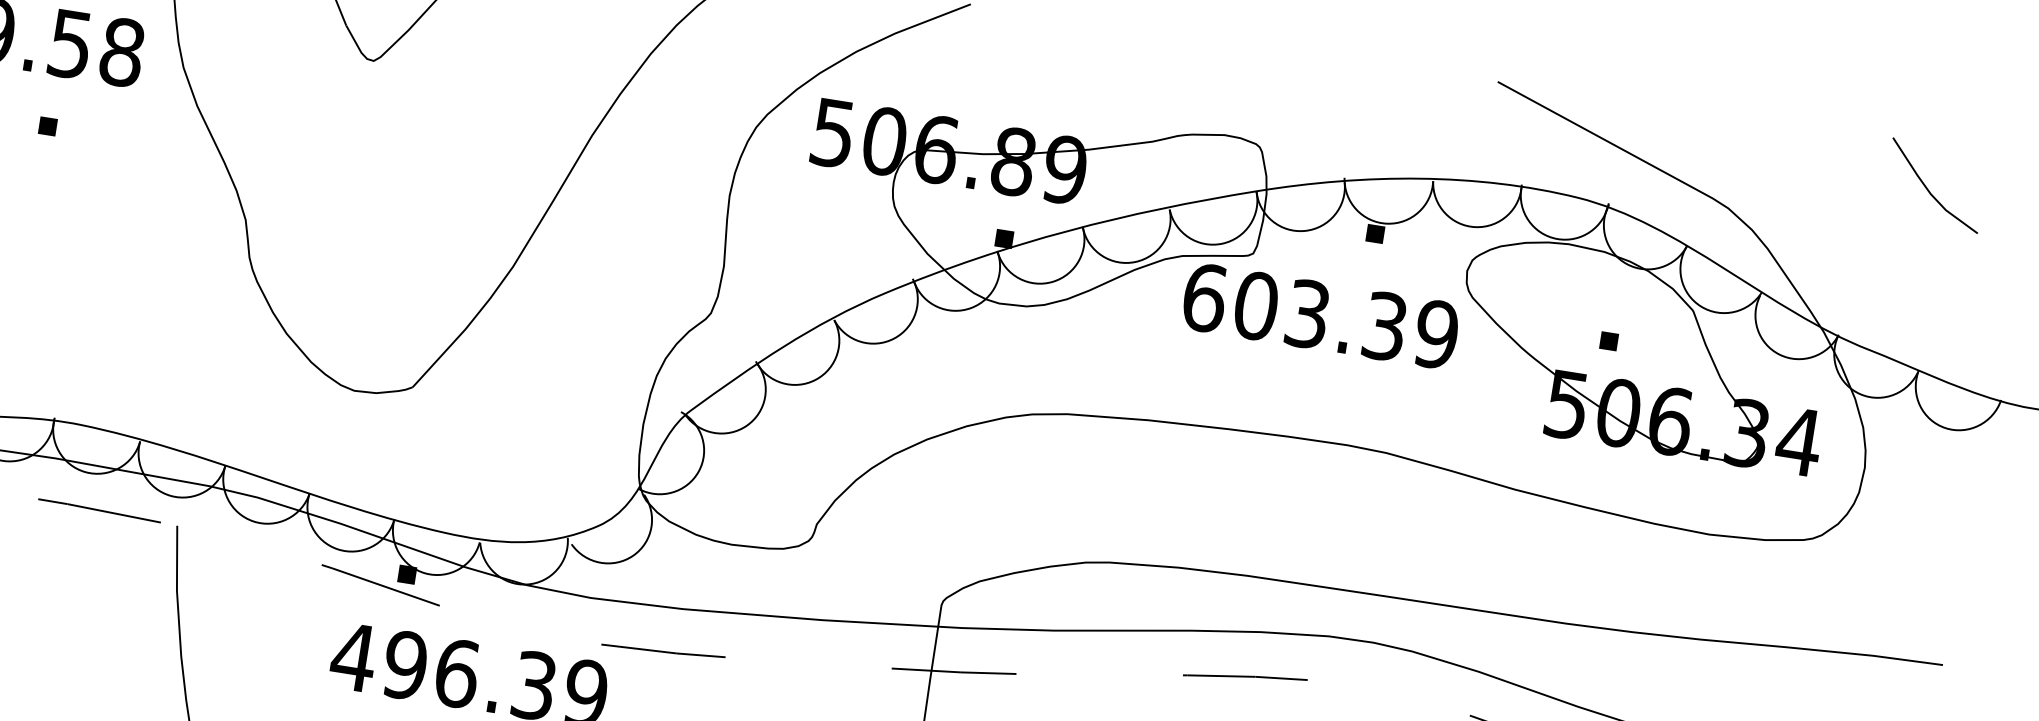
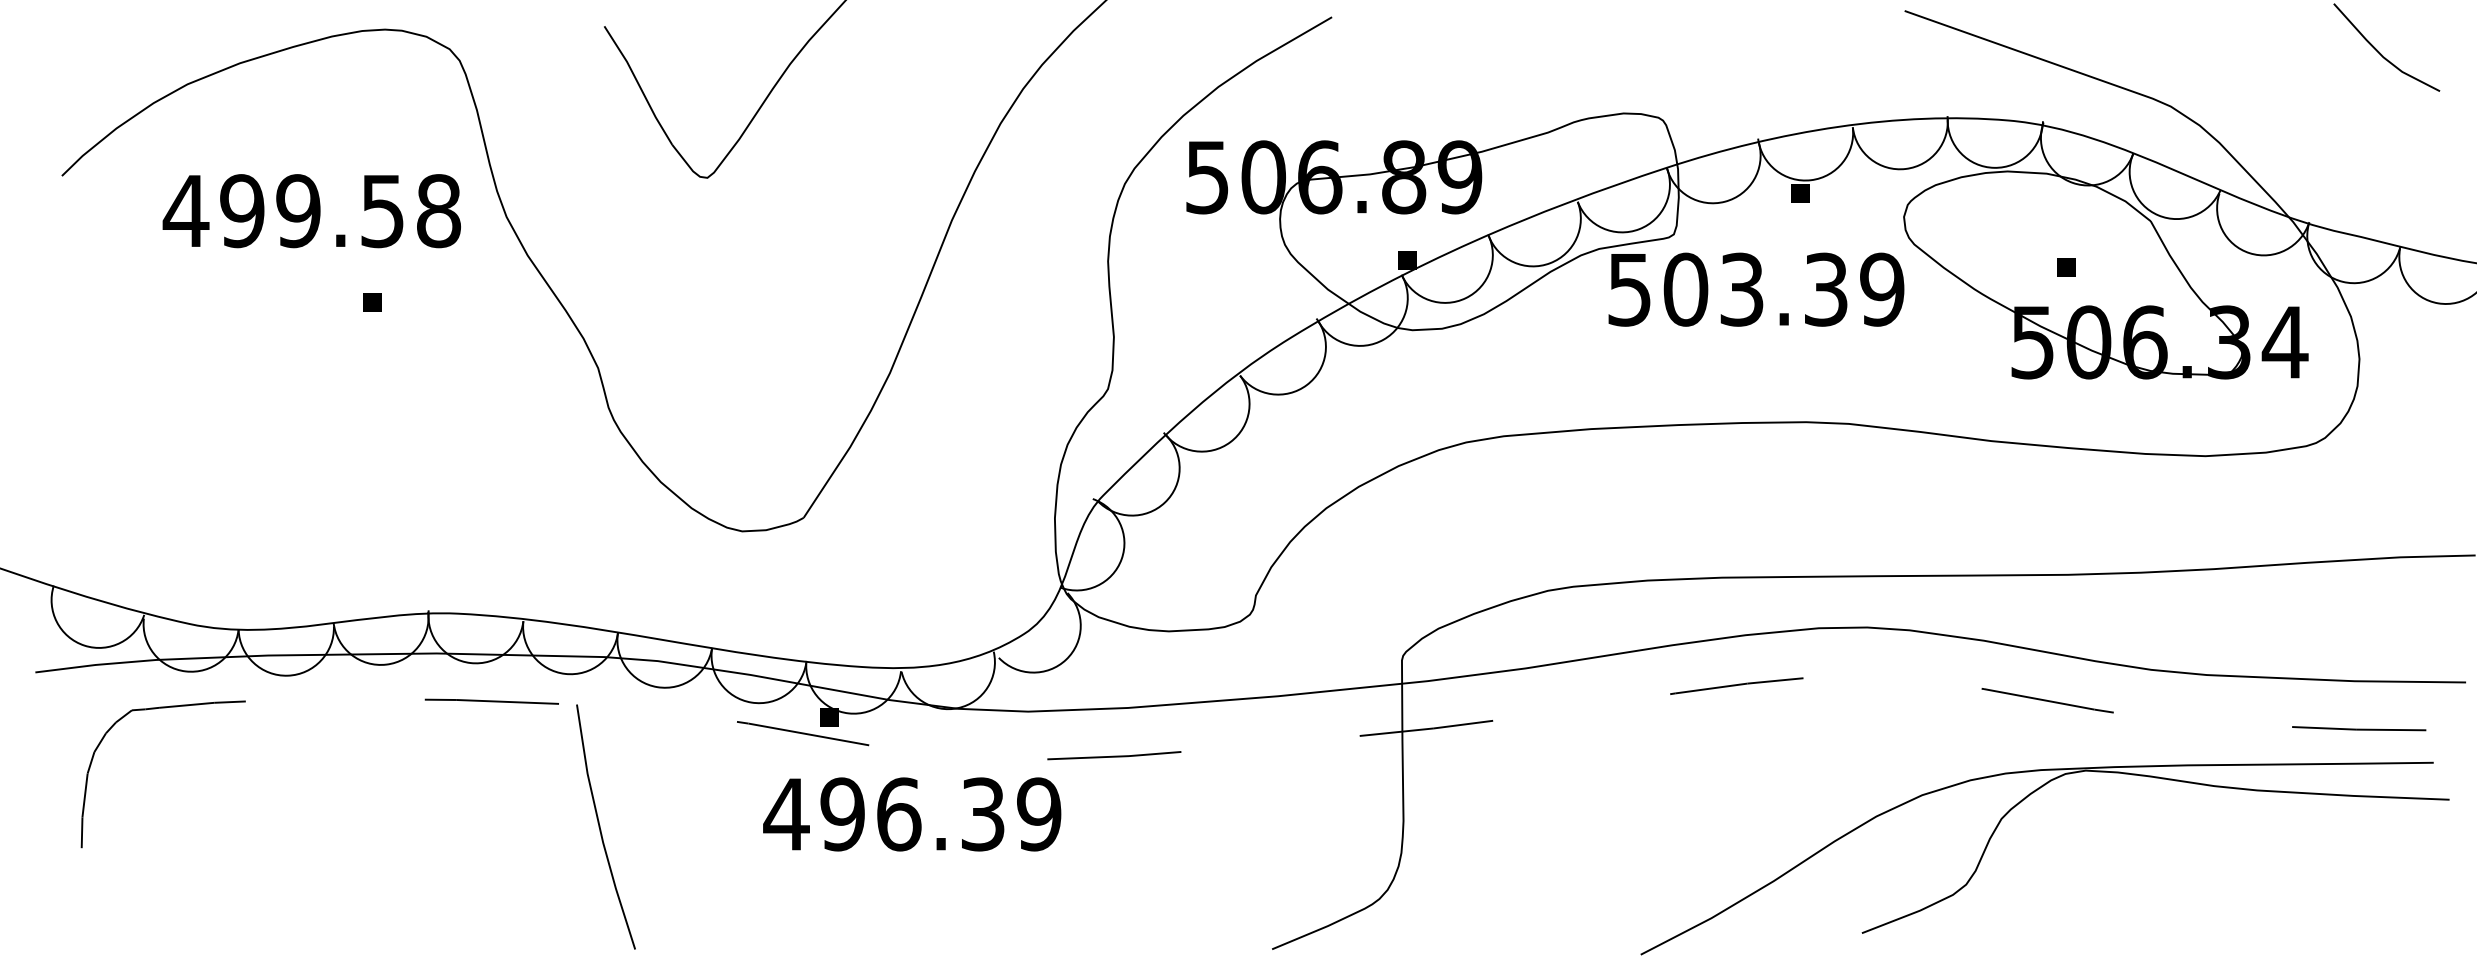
text: (1205, 297) -> (1630, 289), 603.39 -> 503.39

